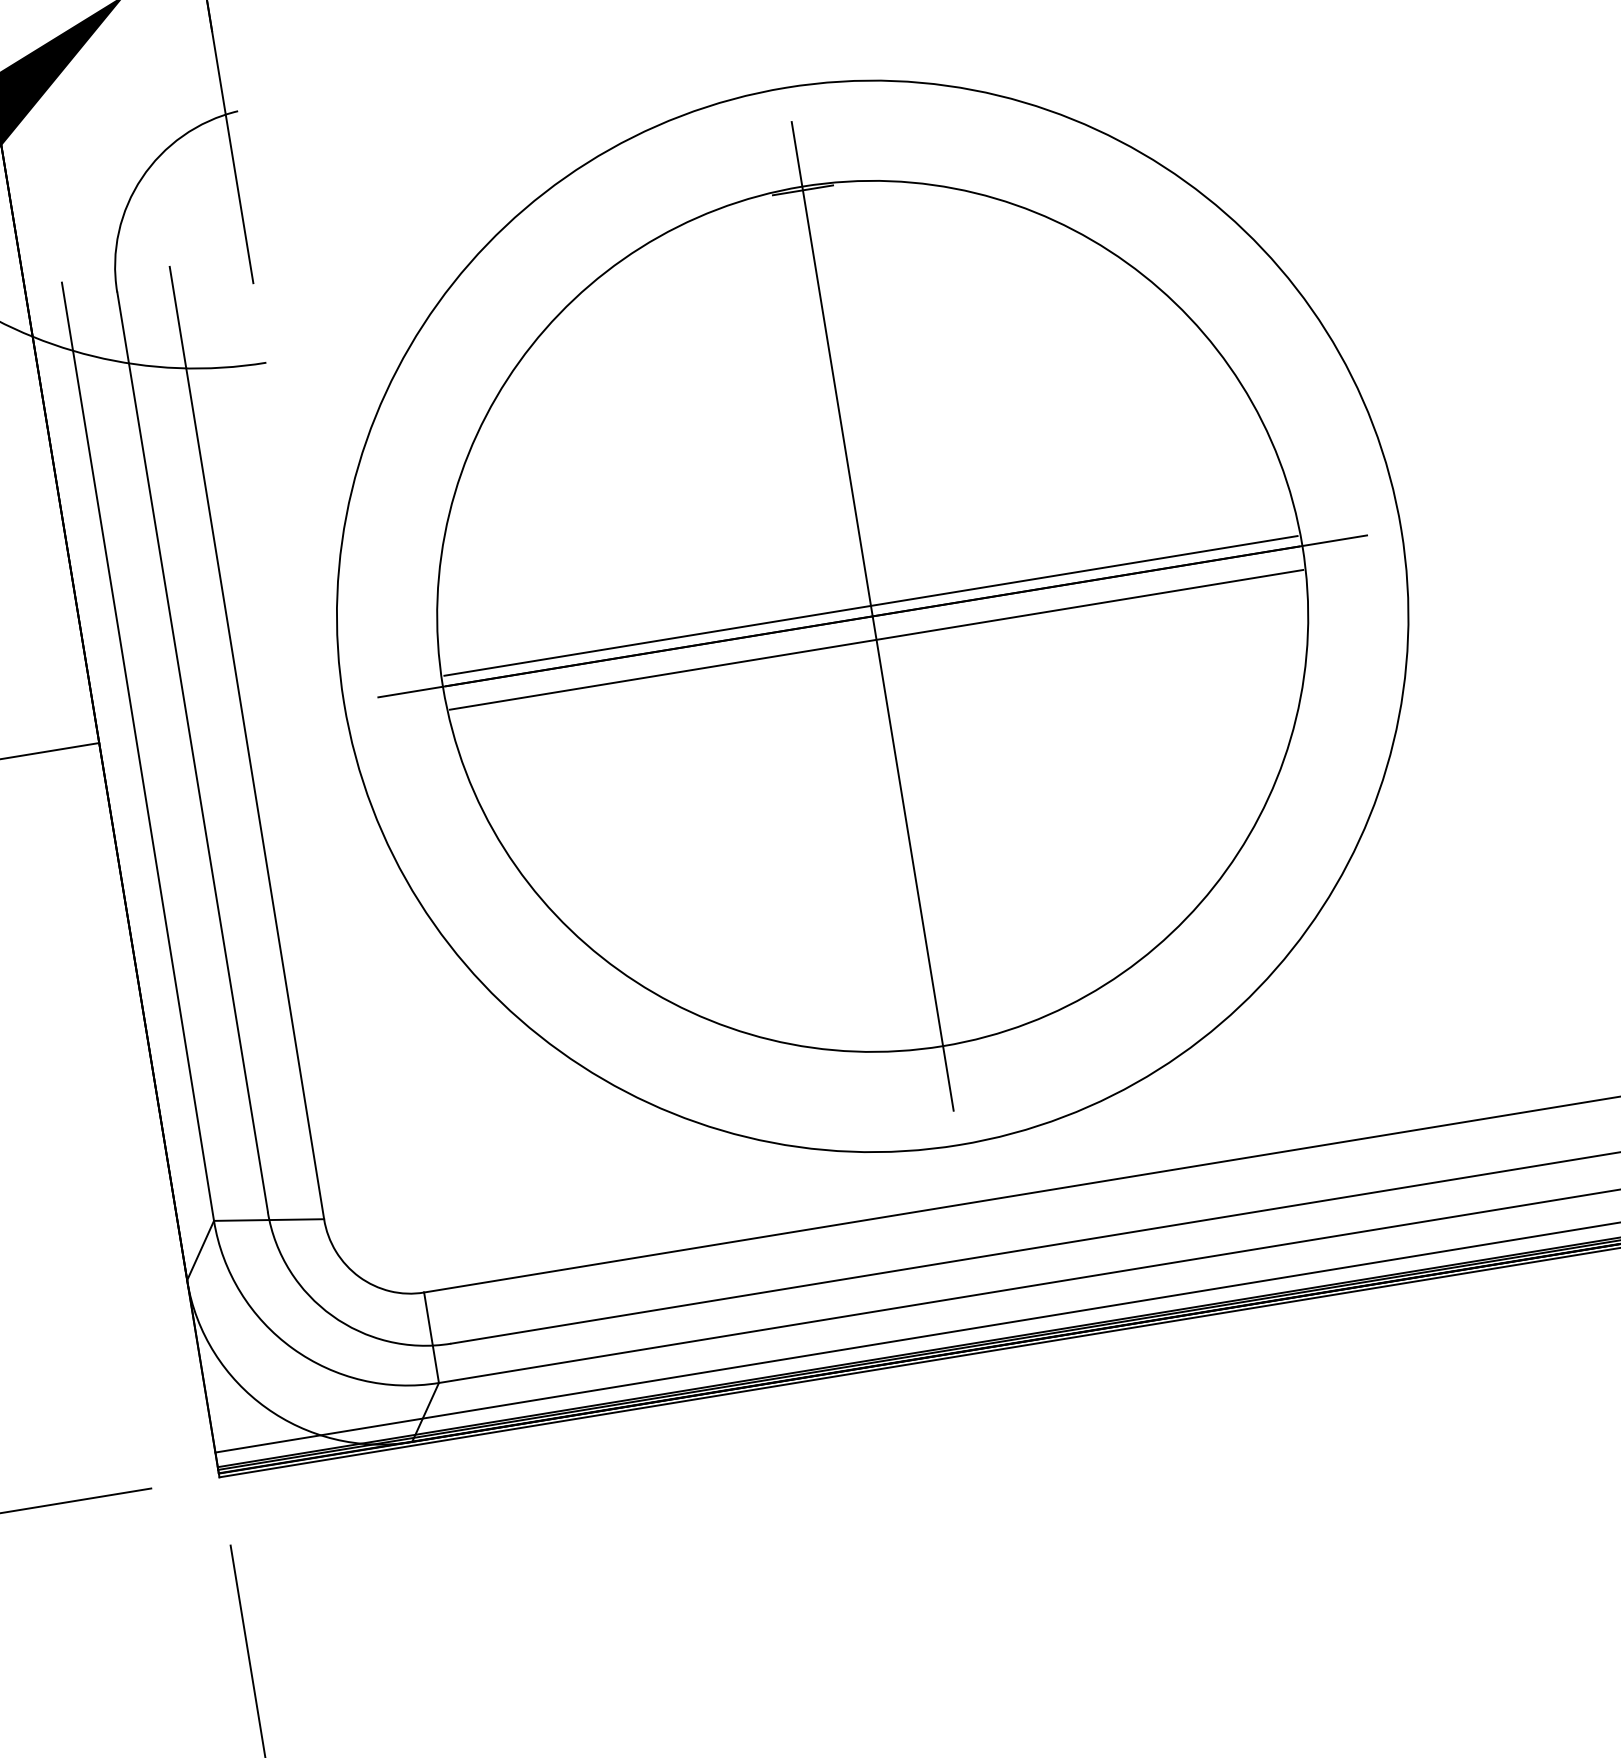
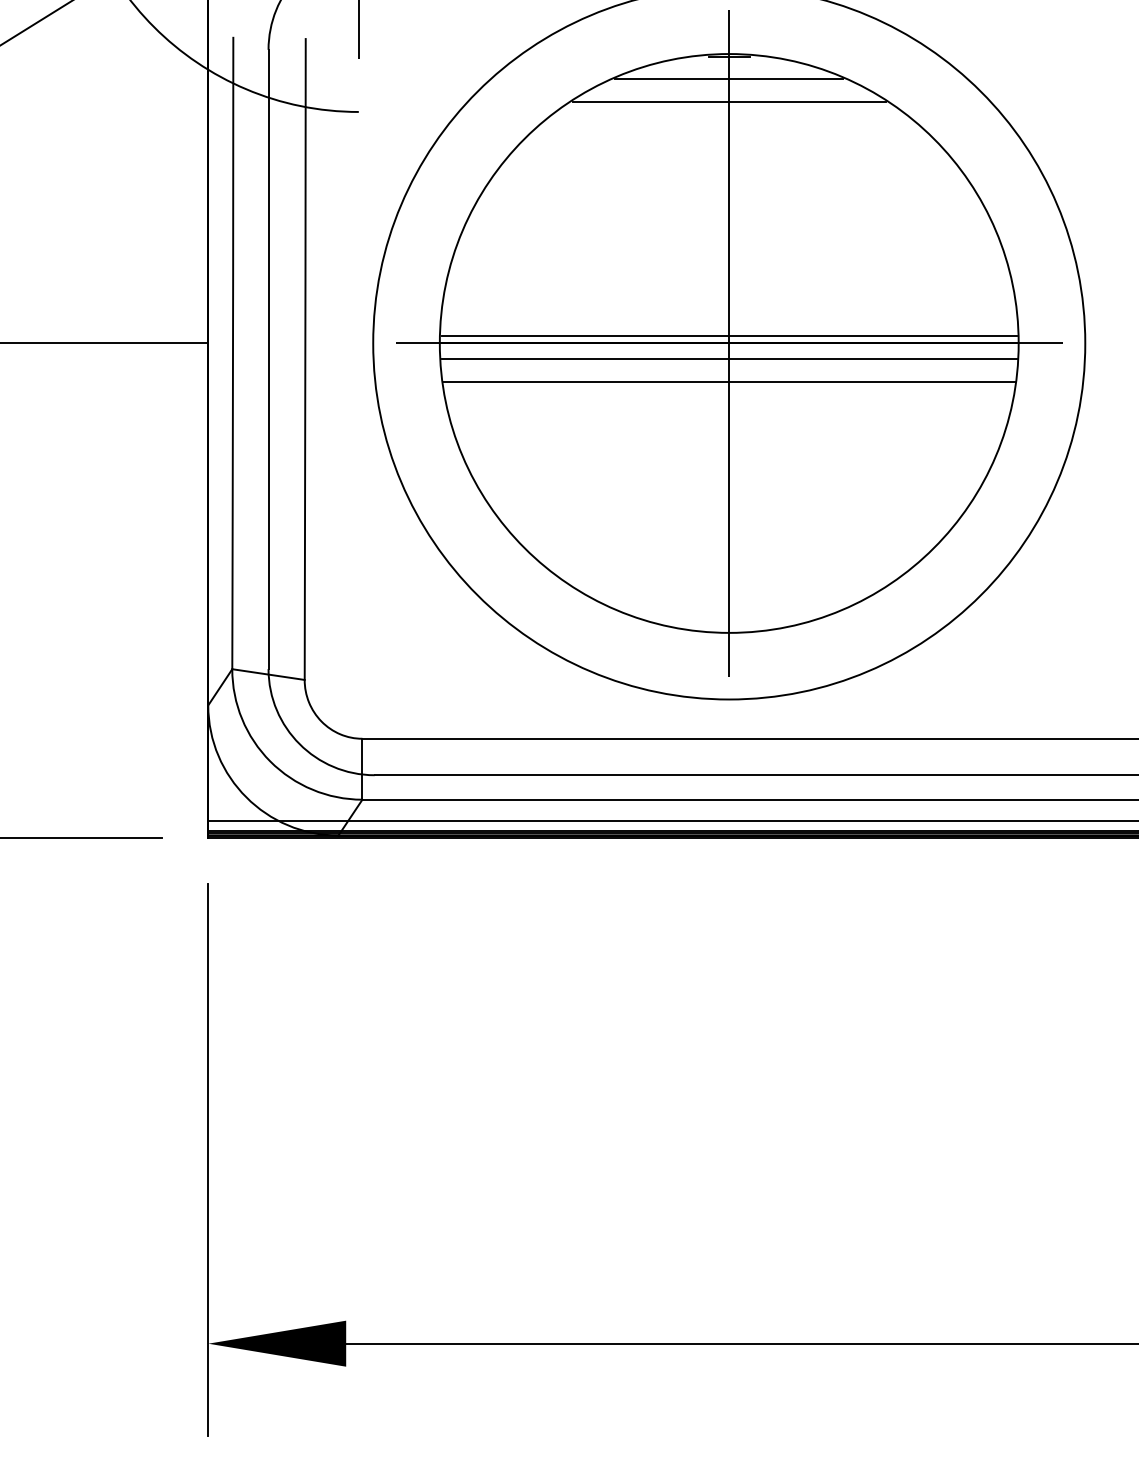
line: (808, 224) -> (729, 79), added
line: (812, 258) -> (728, 102), added
line: (881, 674) -> (728, 382), added

